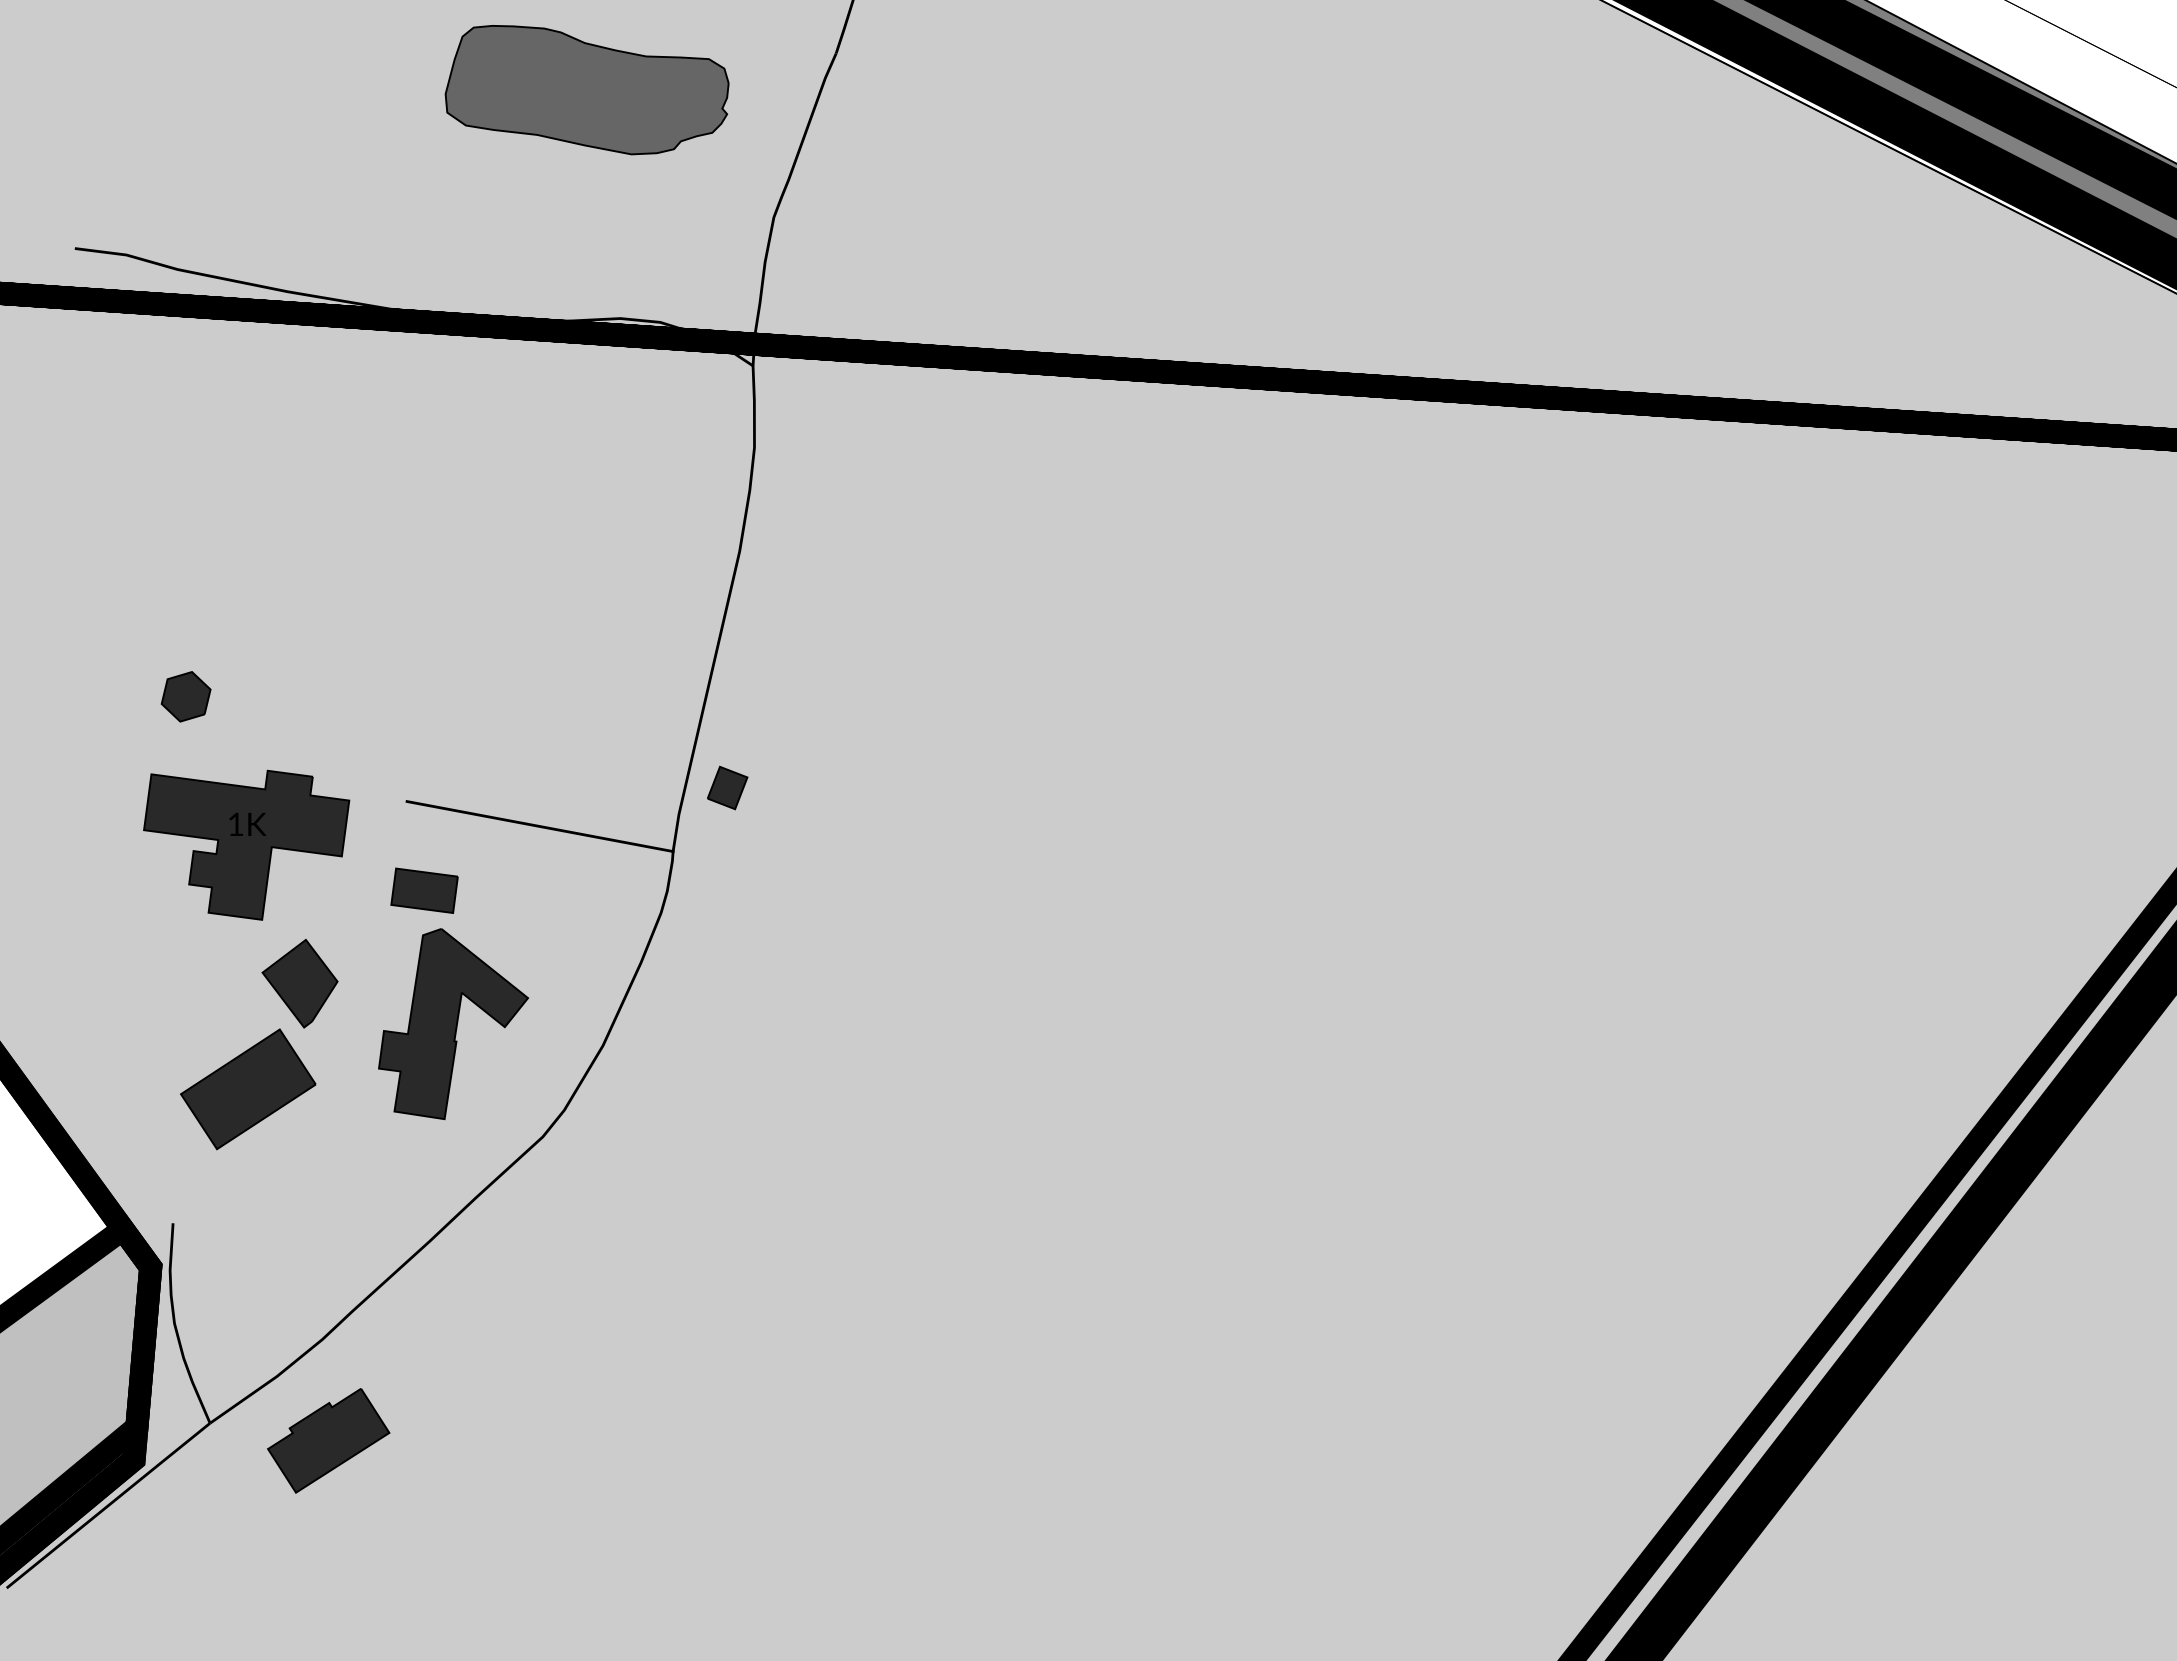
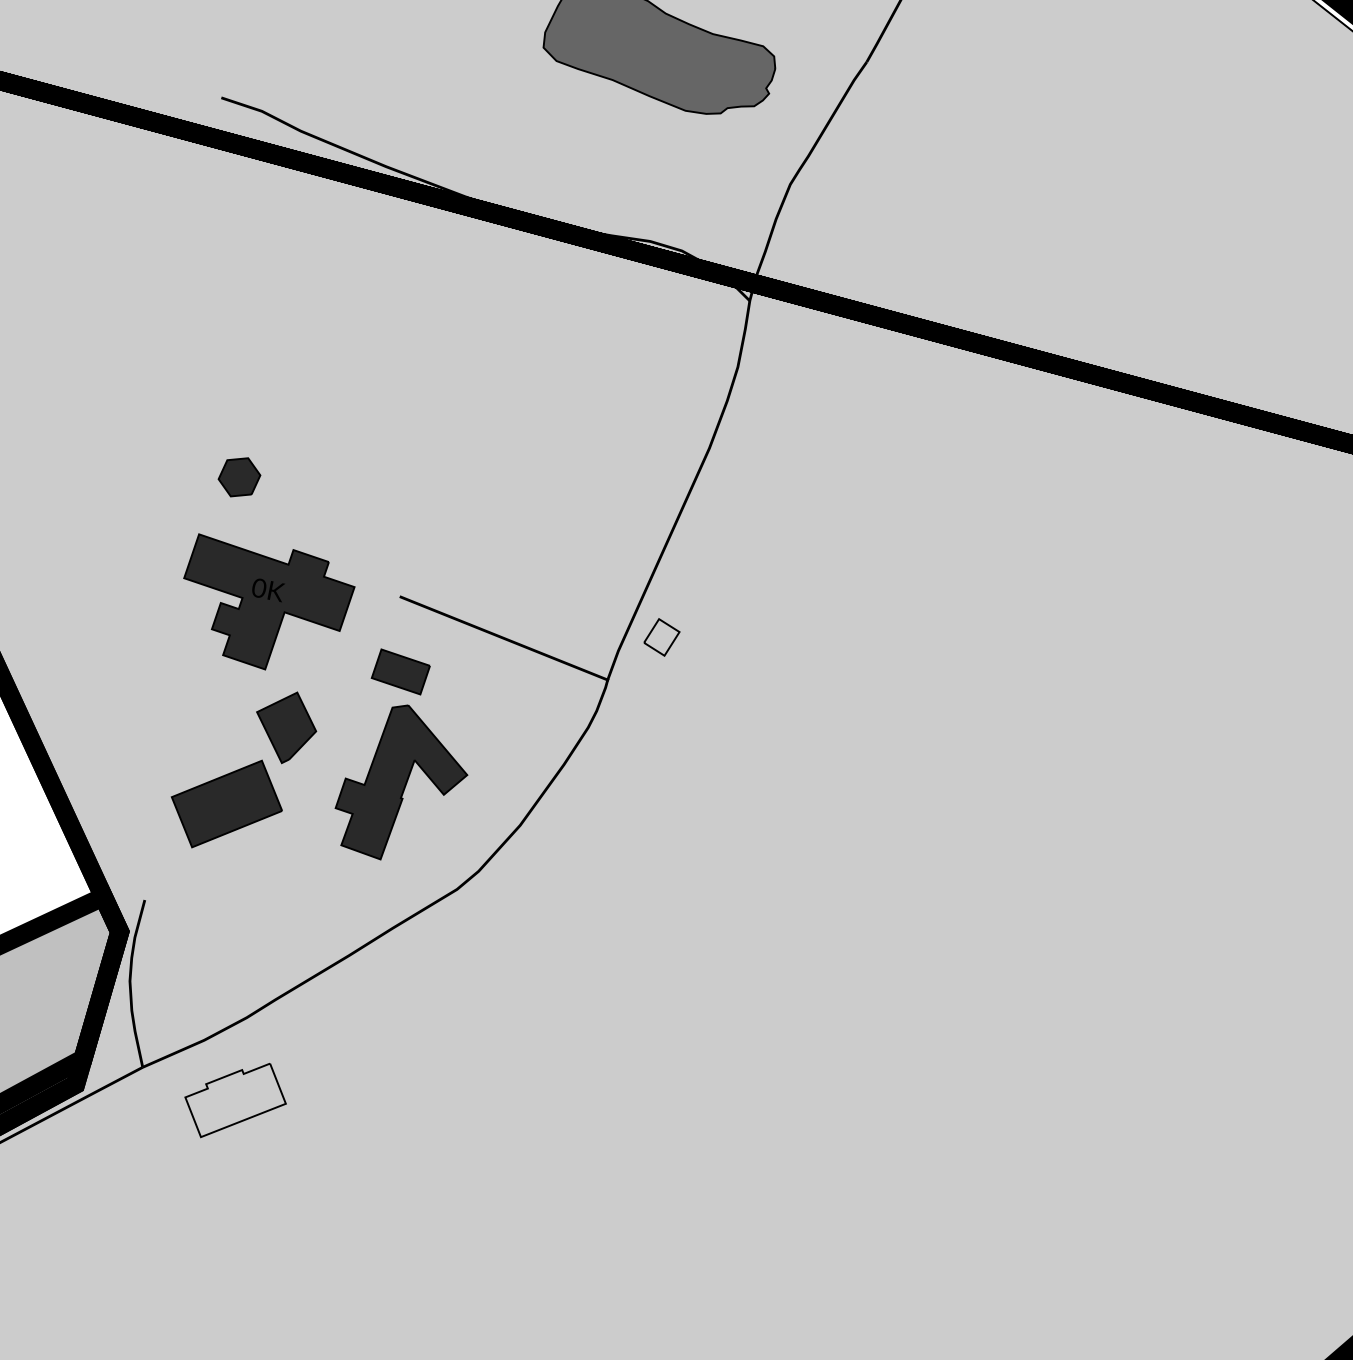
fill: (727, 787) -> (661, 637), removed
text: (235, 824) -> (258, 588), 1K -> 0K
fill: (328, 1440) -> (235, 1100), removed

